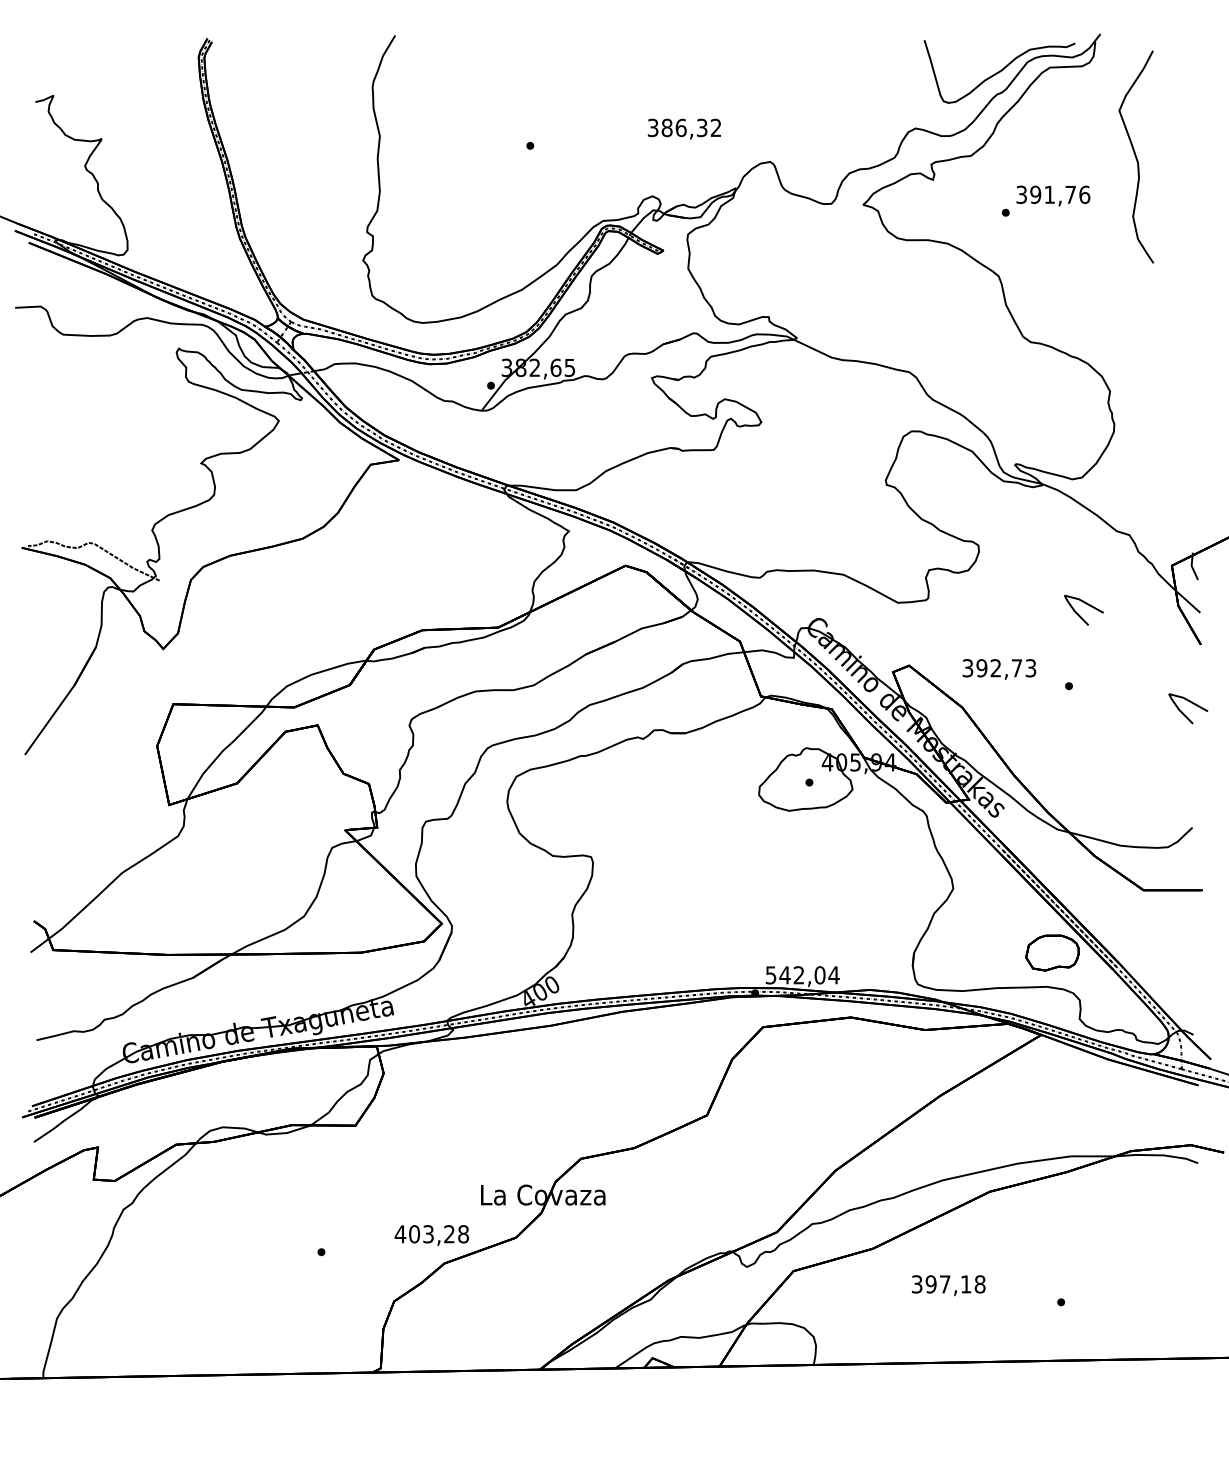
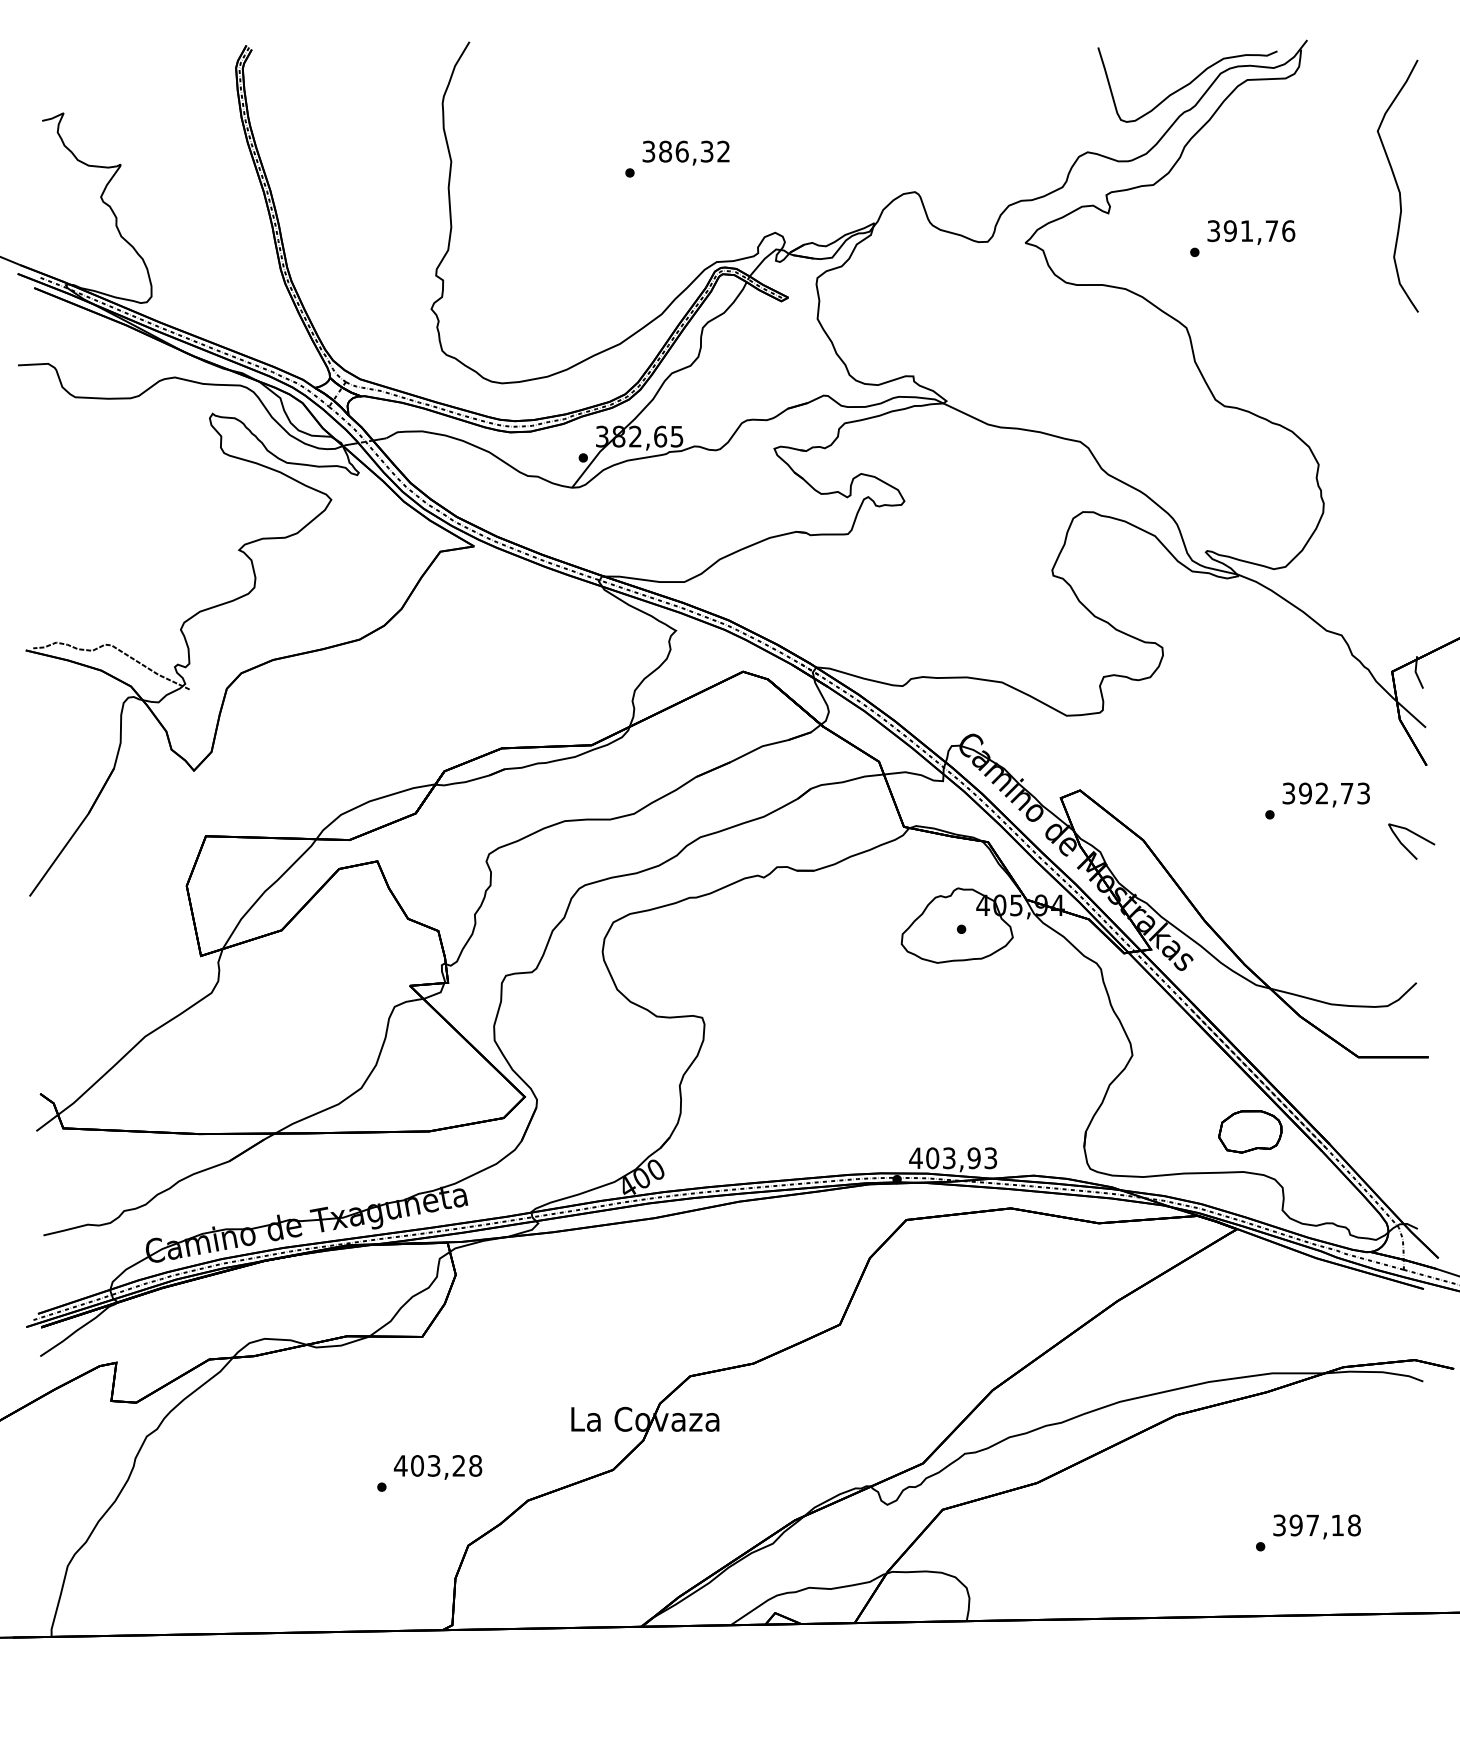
text: (683, 128) -> (685, 152), moved
curve: (1135, 156) -> (1397, 185), moved
curve: (1086, 604) -> (1290, 717), removed
text: (998, 669) -> (1325, 794), moved
text: (802, 975) -> (953, 1158), 542,04 -> 403,93
text: (431, 1235) -> (437, 1467), moved
text: (948, 1285) -> (1316, 1526), moved

